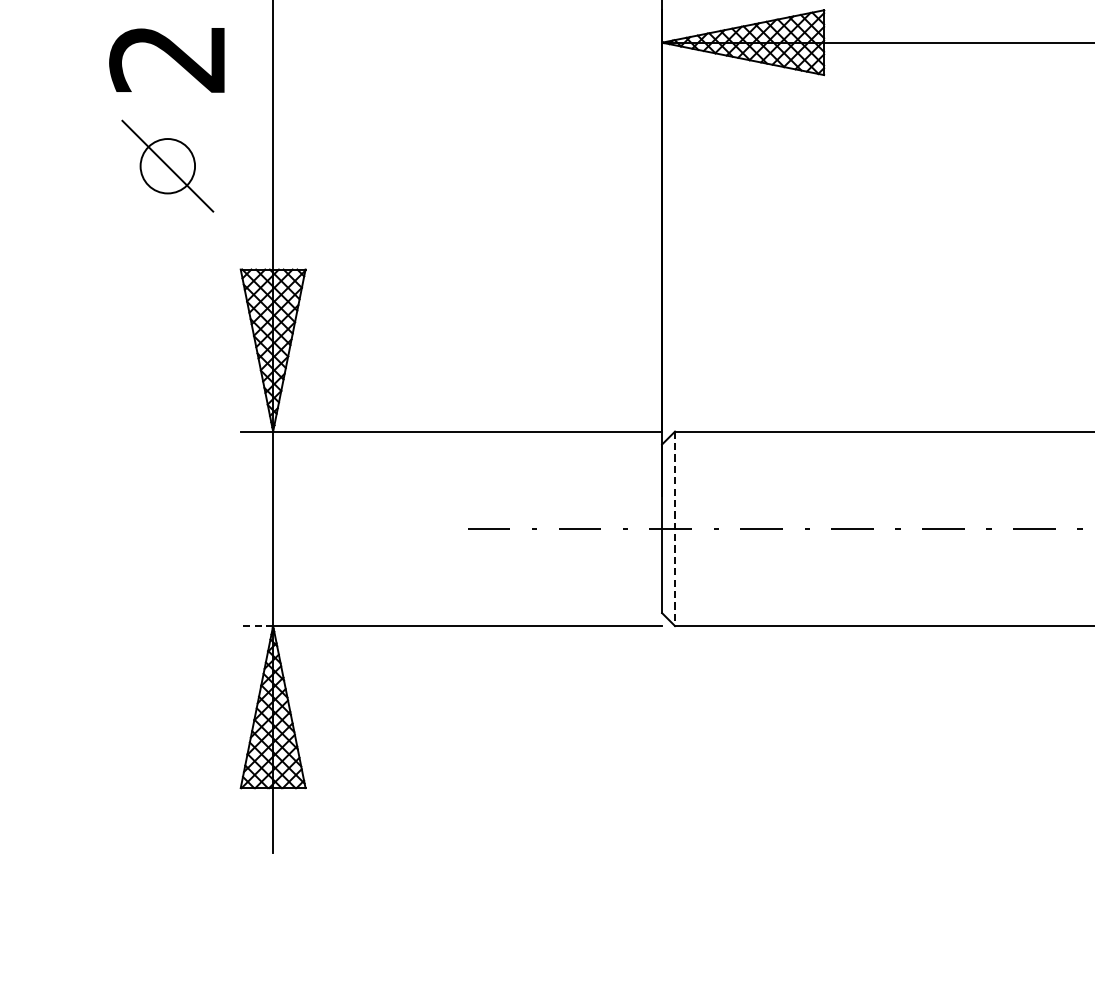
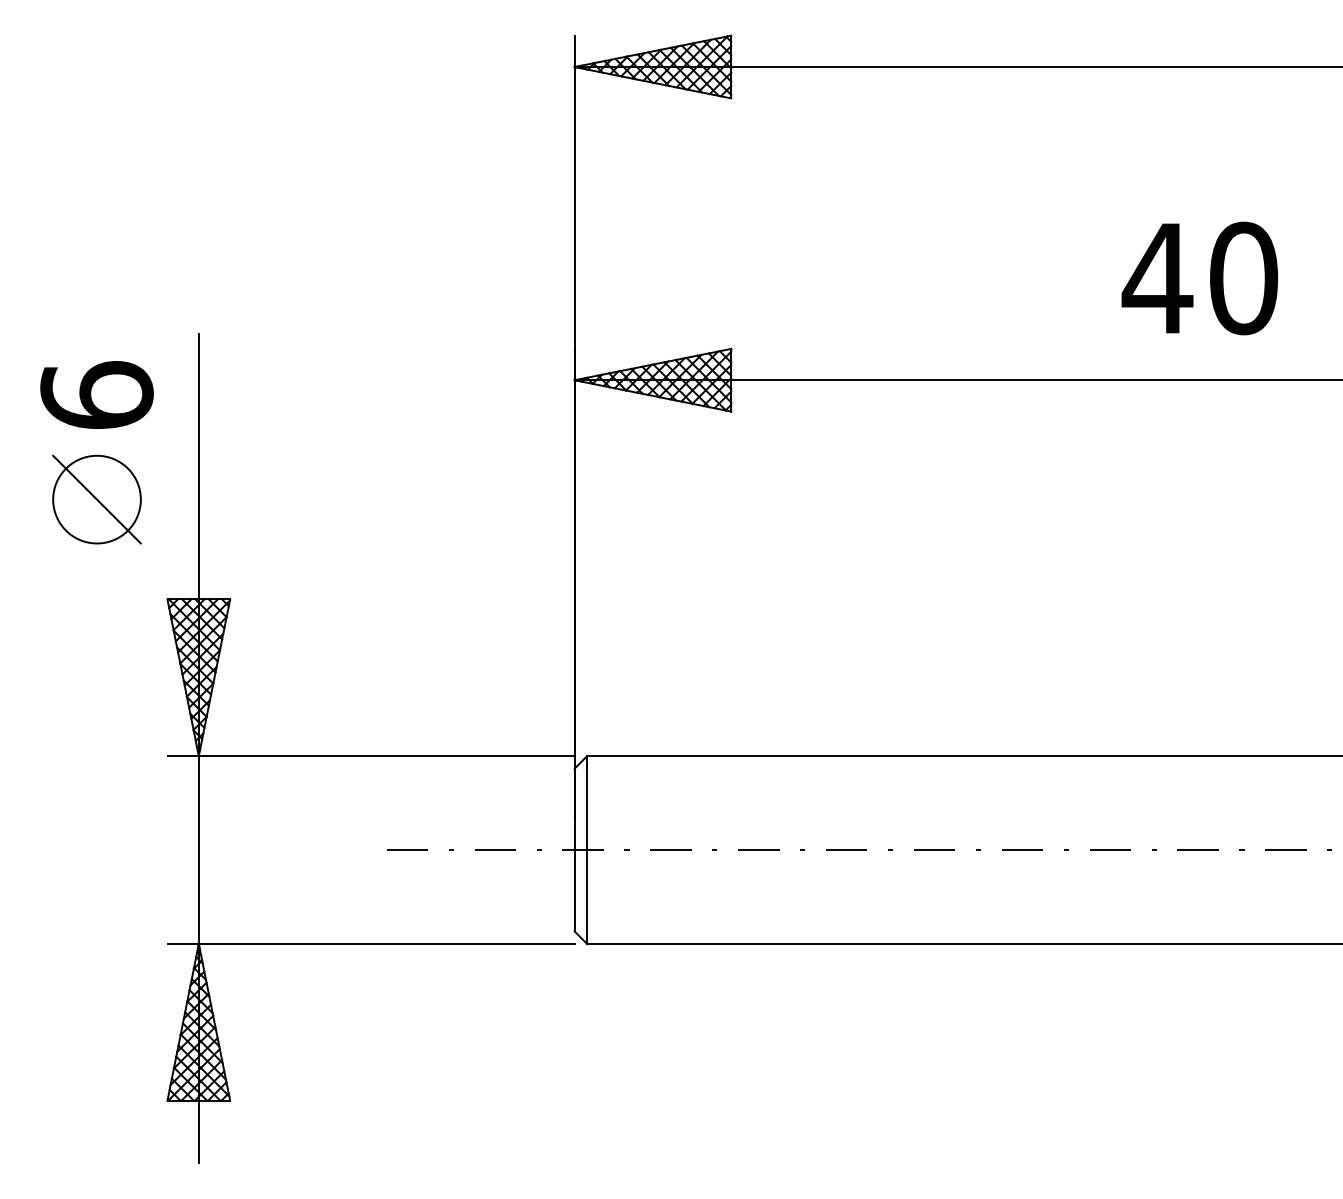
text: (167, 57) -> (96, 394), 2 -> 6
circle: (167, 166) -> (96, 499), size x1.67
line: (675, 529) -> (587, 850), dashed -> solid
line: (257, 626) -> (183, 944), dashed -> solid

